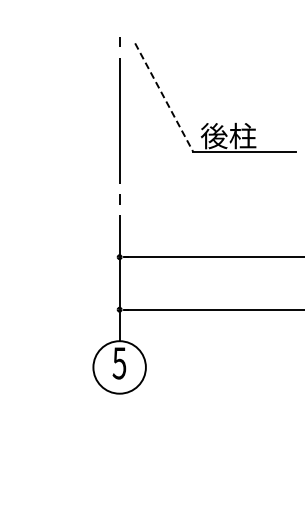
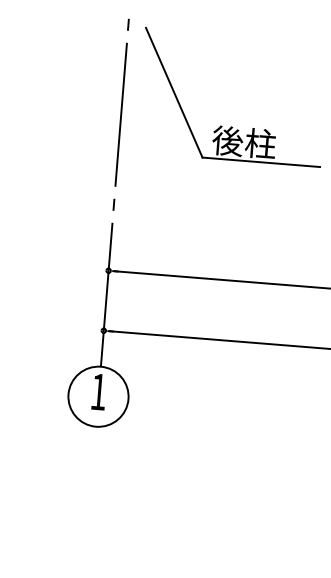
line: (164, 97) -> (174, 92), dashed -> solid
text: (119, 363) -> (98, 392), 5 -> 1

